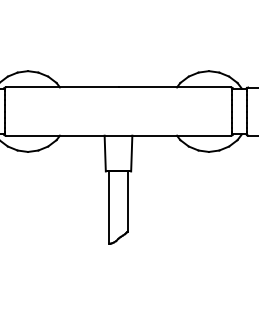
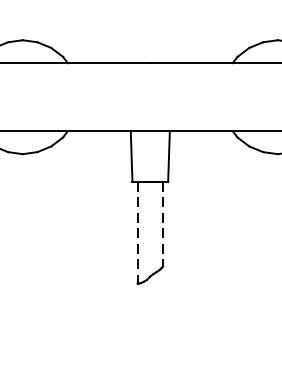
line: (127, 202) -> (163, 225), solid -> dashed
line: (109, 208) -> (137, 233), solid -> dashed

